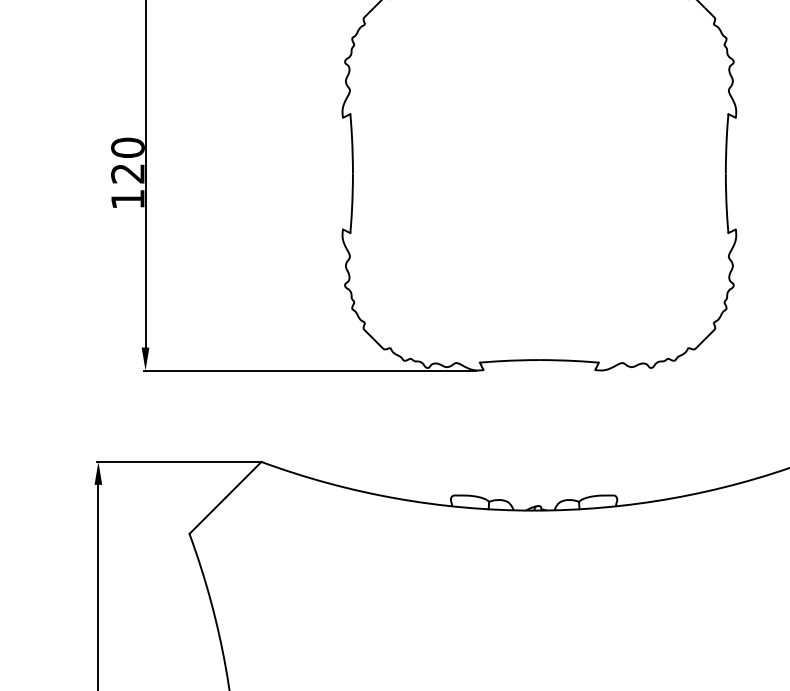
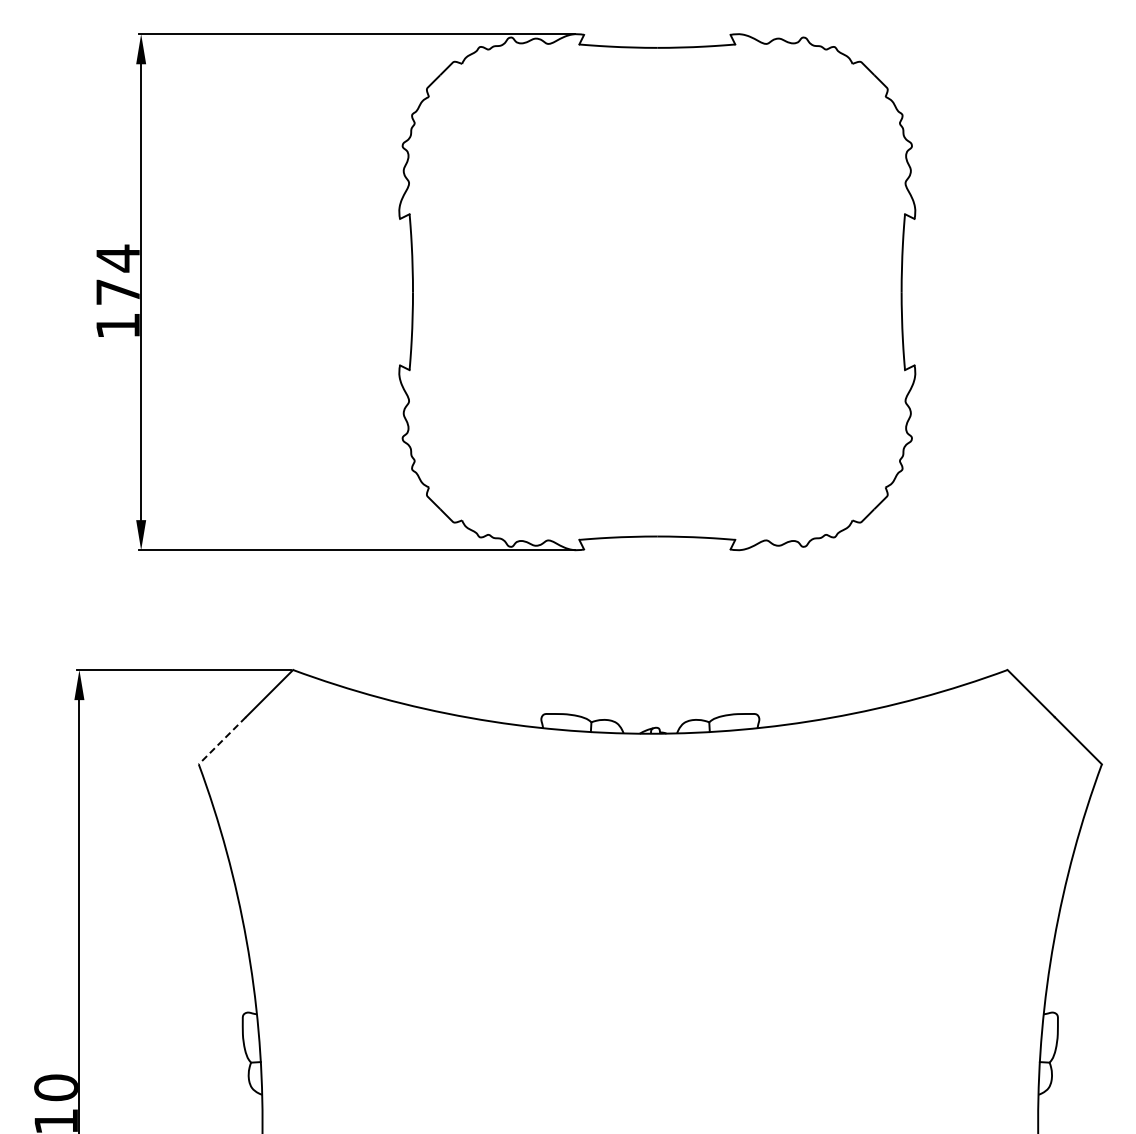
text: (127, 160) -> (117, 274), 120 -> 174
line: (207, 516) -> (222, 741), solid -> dashed

